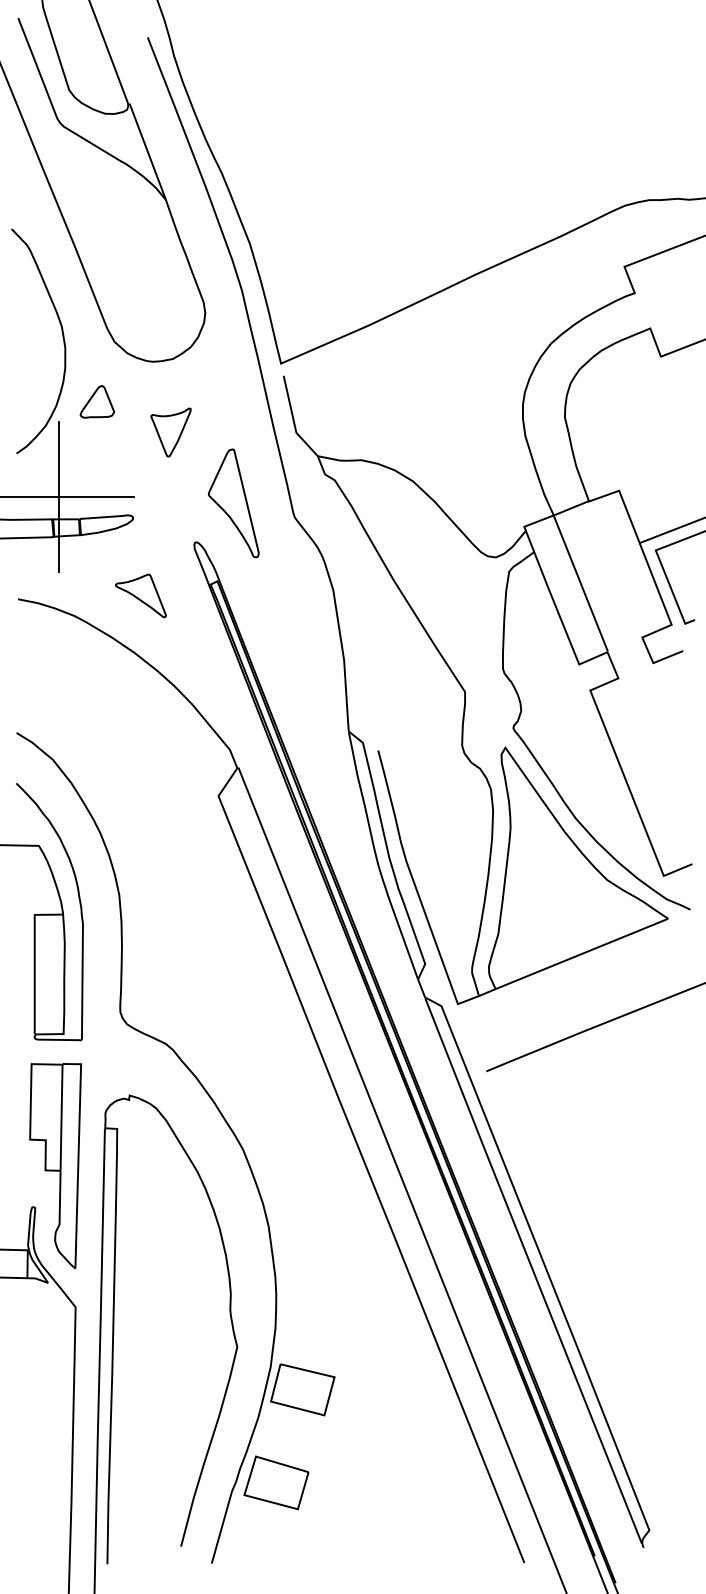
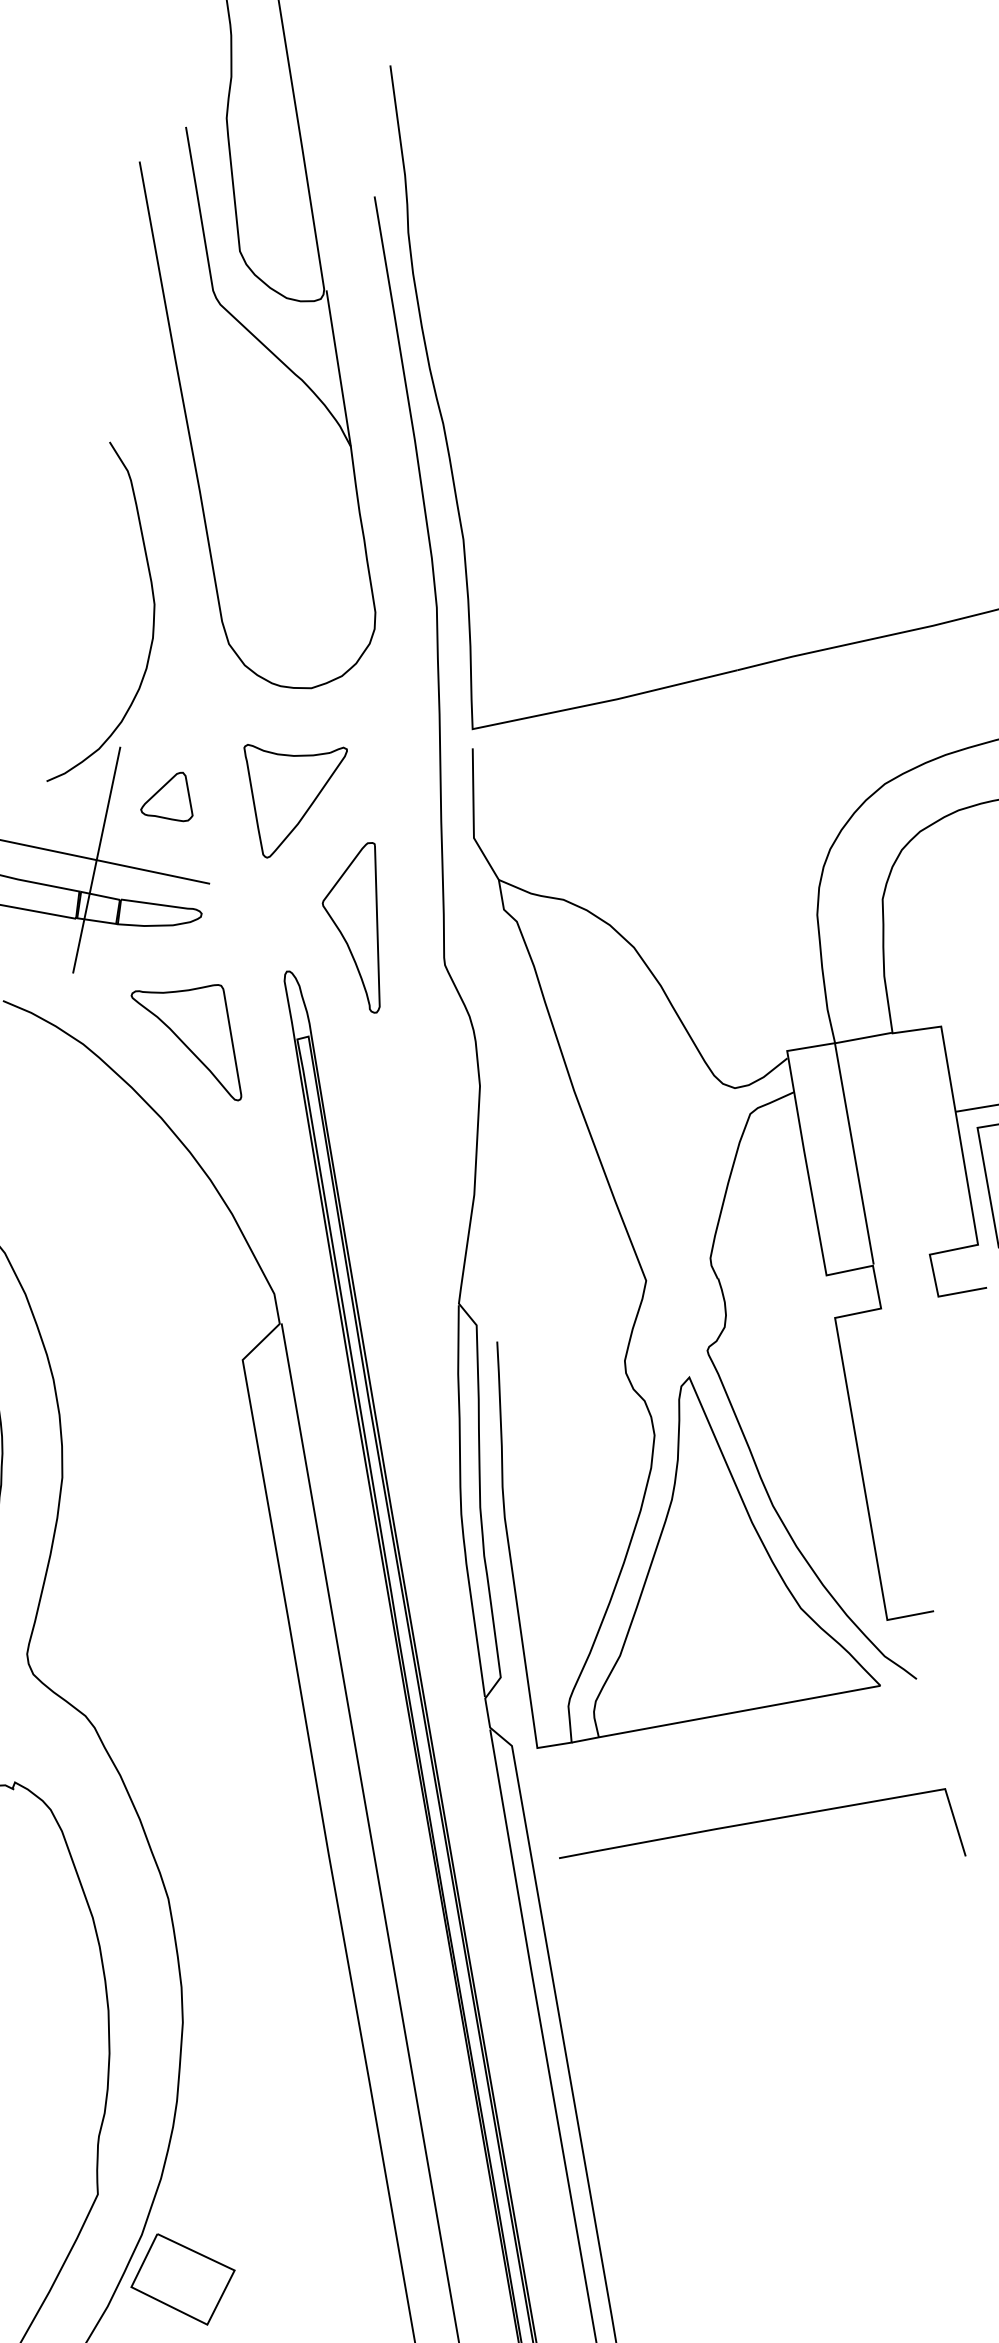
part: (96, 401) -> (169, 794), moved
part: (170, 432) -> (284, 798), size x1.67
part: (140, 595) -> (188, 1033), size x1.67

